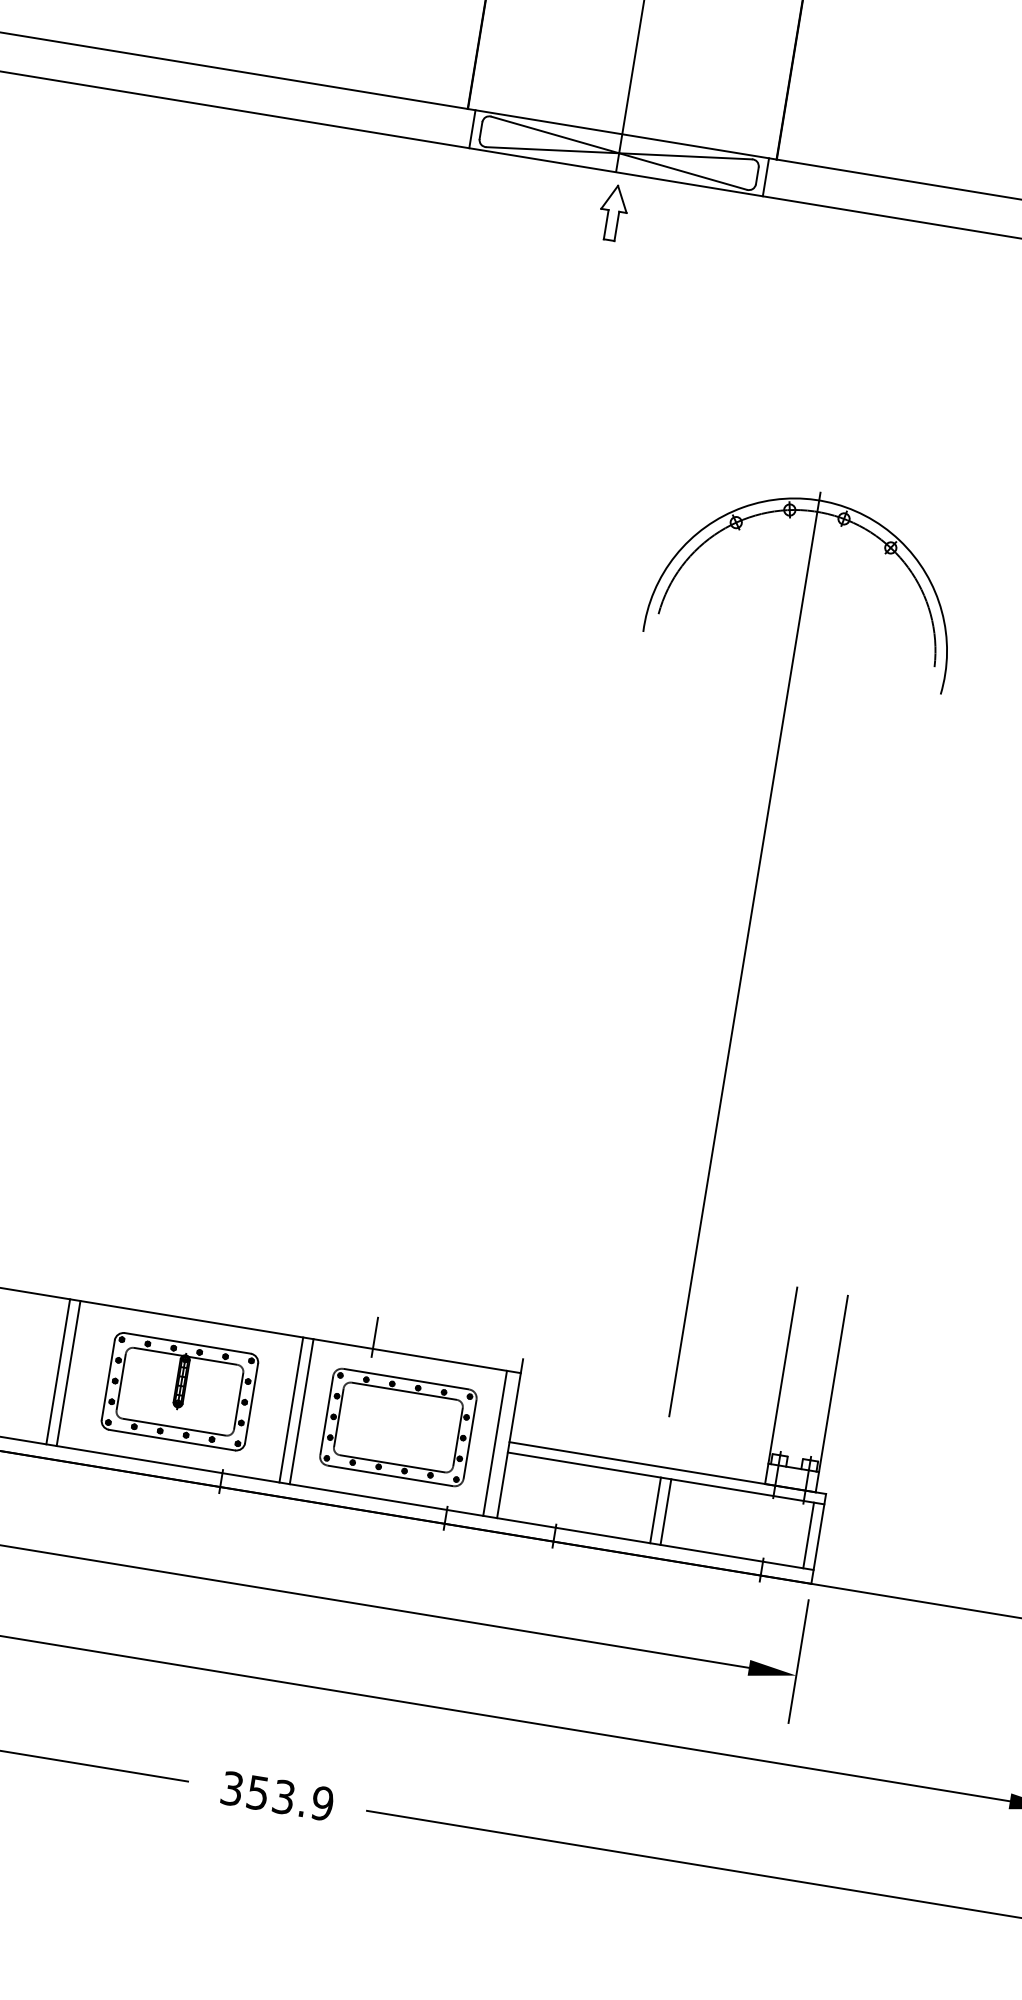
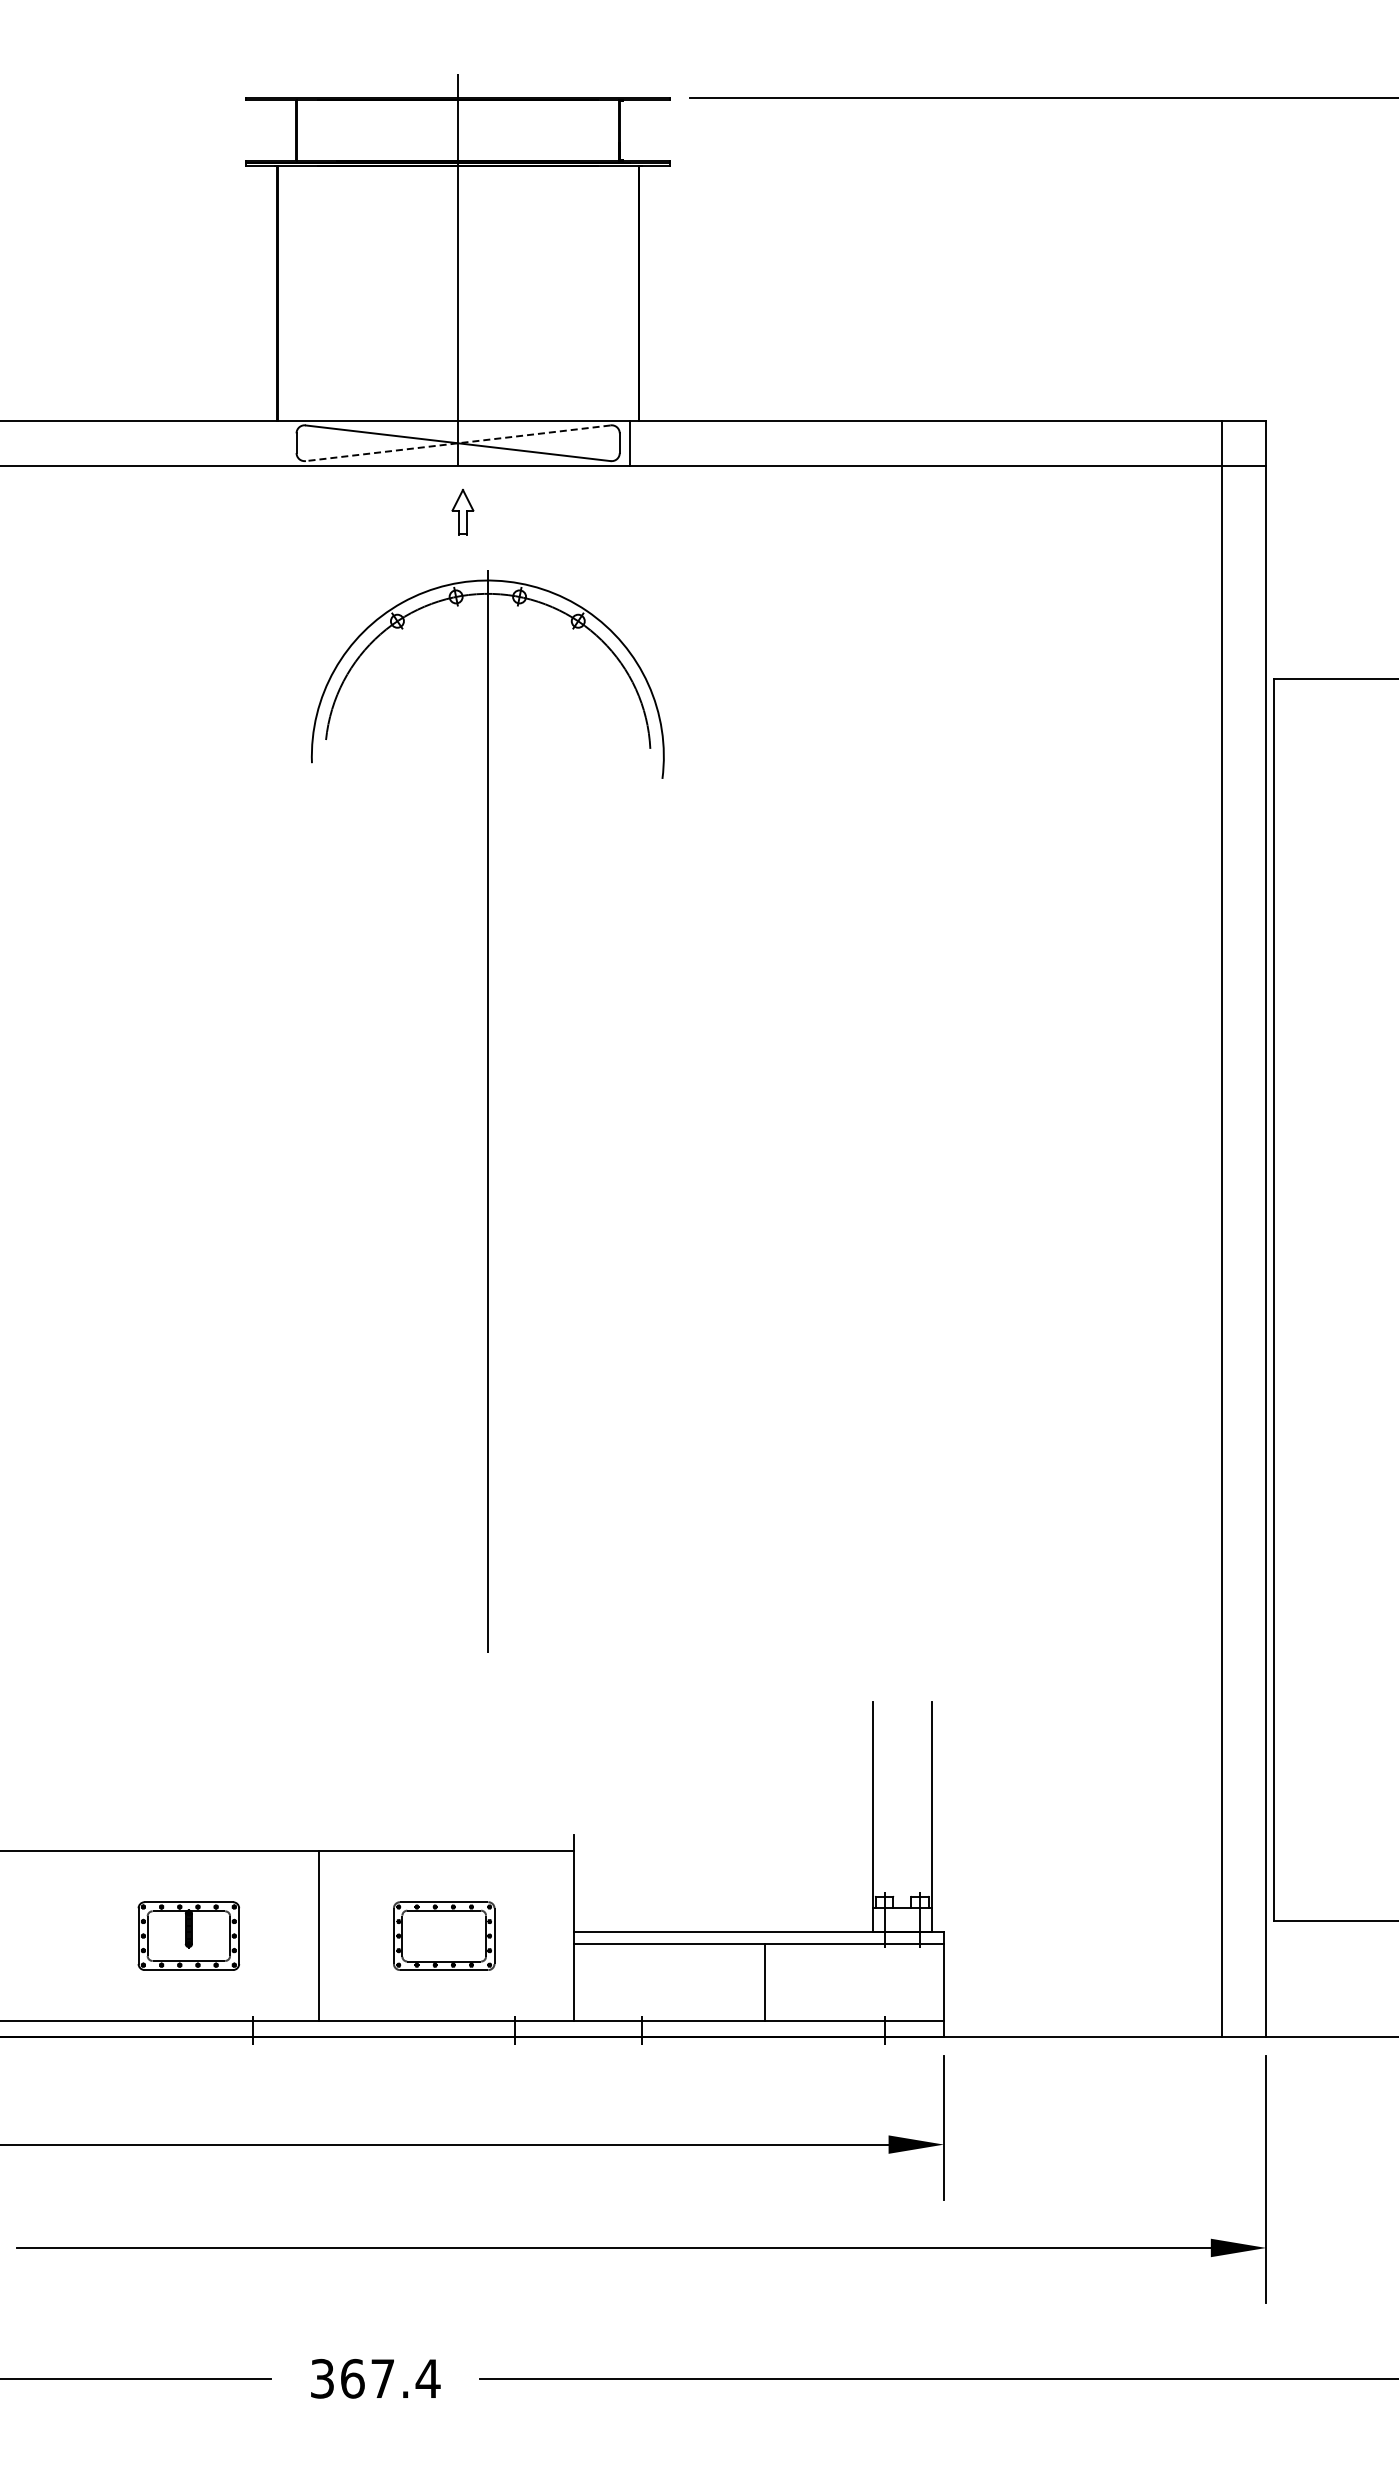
line: (472, 129) -> (286, 443), removed
line: (618, 153) -> (457, 443), solid -> dashed
part: (613, 212) -> (462, 511), size x0.7
part: (744, 954) -> (487, 1111), moved
line: (374, 1336) -> (400, 1837), removed
line: (58, 1372) -> (46, 1936), removed
line: (68, 1373) -> (58, 1936), removed
part: (179, 1391) -> (188, 1935), size x0.6
line: (301, 1411) -> (331, 1936), removed
part: (397, 1426) -> (443, 1935), size x0.6
line: (495, 1443) -> (557, 1936), removed
line: (655, 1510) -> (752, 1982), removed
line: (808, 1535) -> (931, 1982), removed
text: (290, 1798) -> (390, 2378), 353.9 -> 367.4

